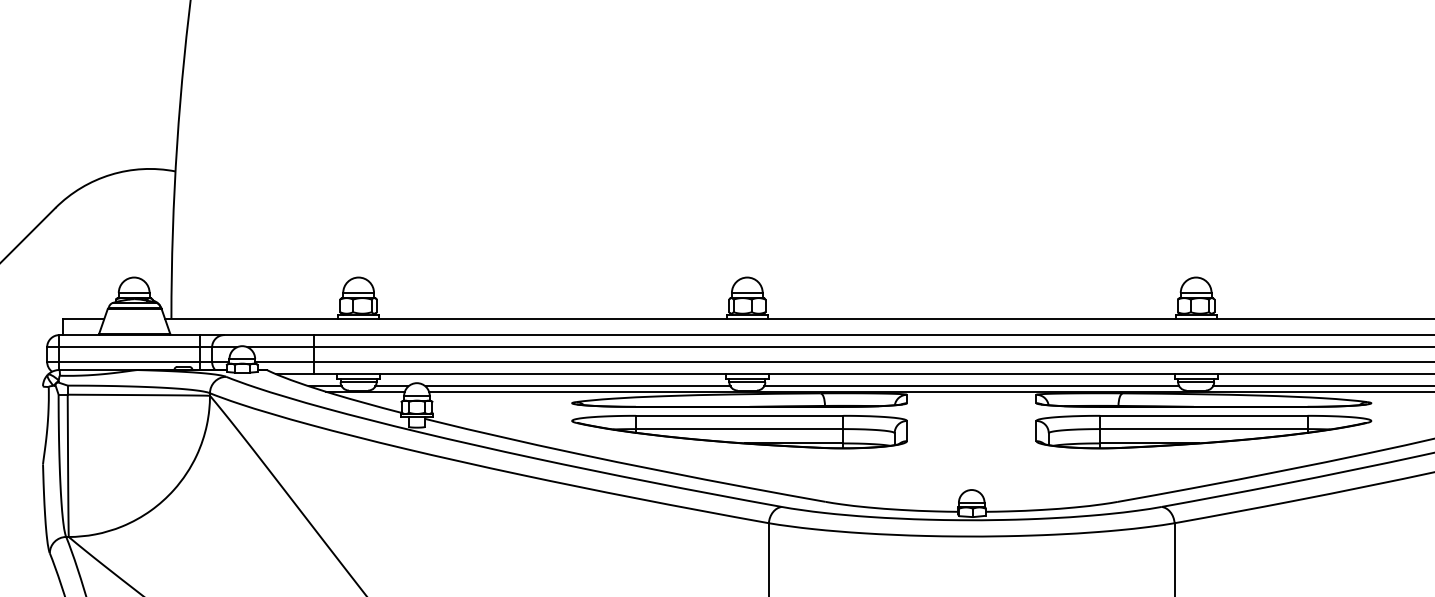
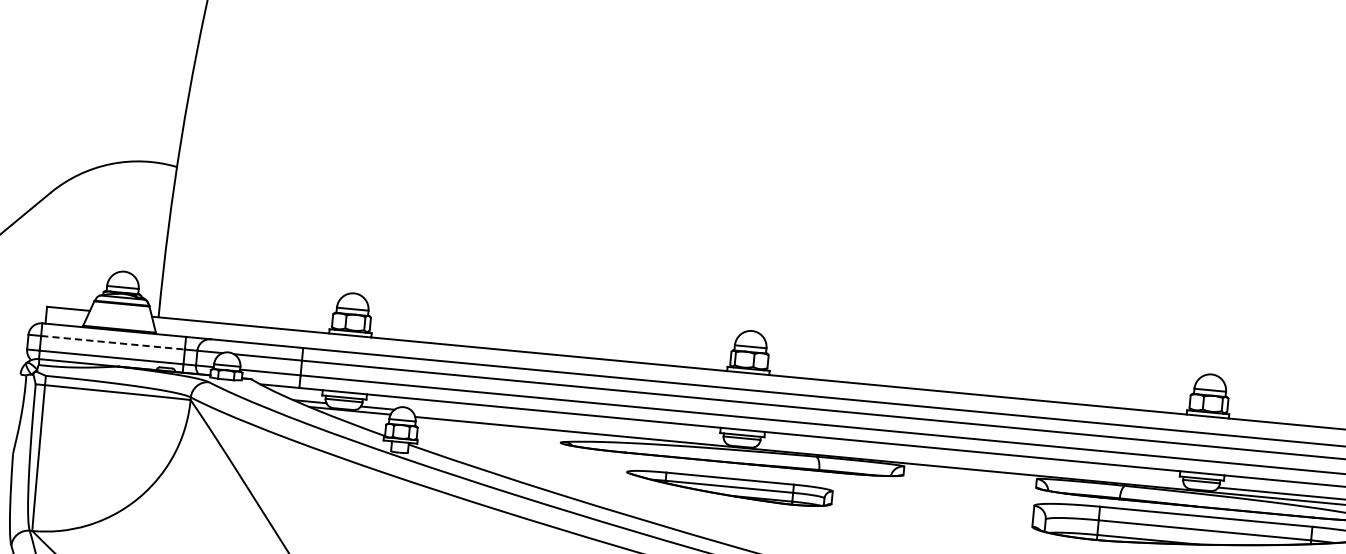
line: (130, 347) -> (113, 342), solid -> dashed
line: (577, 386) -> (567, 426), removed
line: (971, 386) -> (971, 464), removed
part: (739, 432) -> (729, 488), size x0.6

